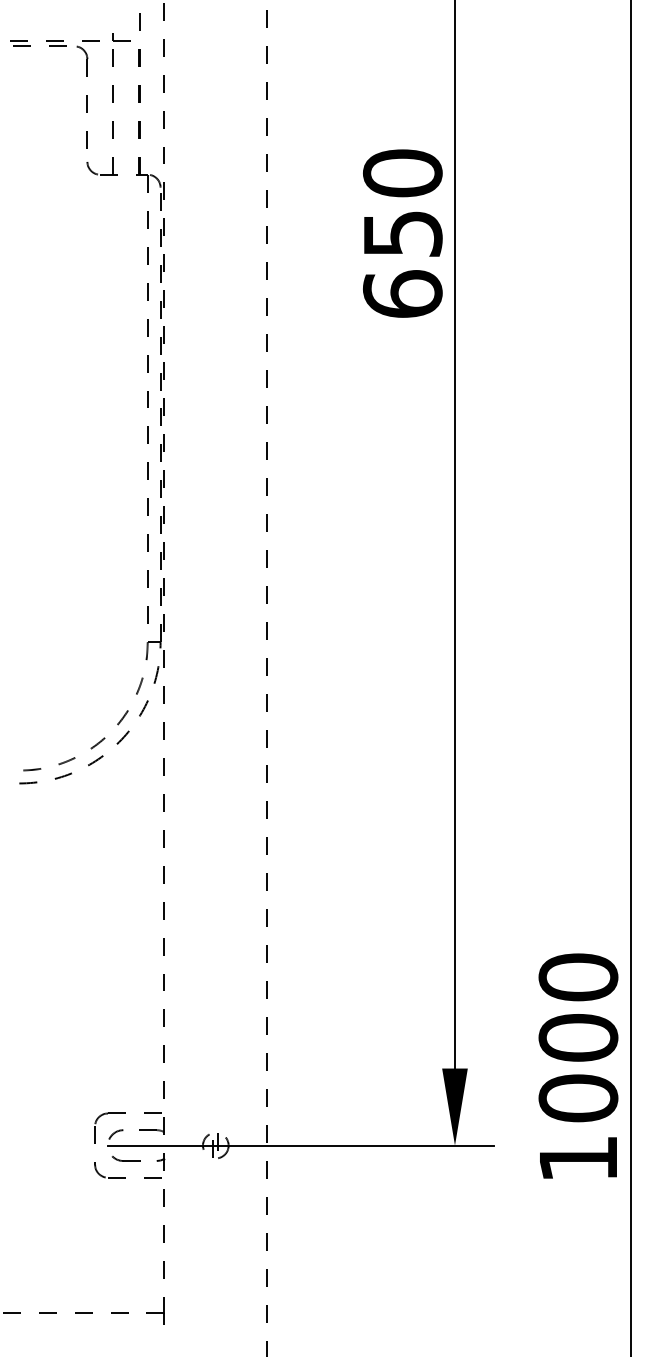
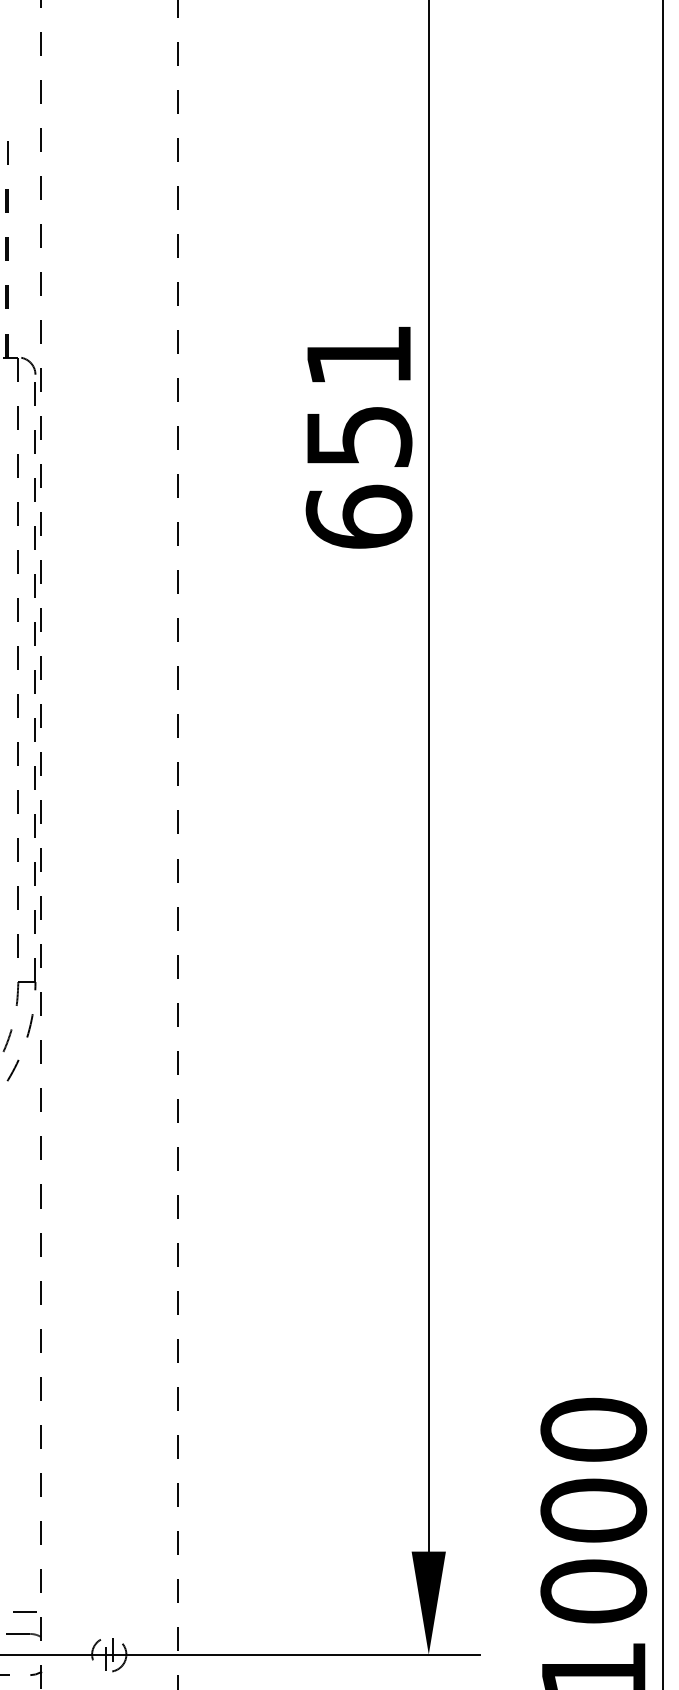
text: (402, 173) -> (358, 355), 650 -> 651

